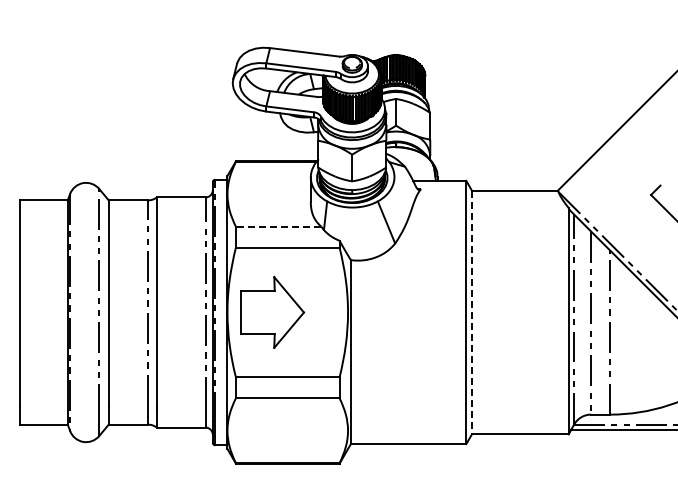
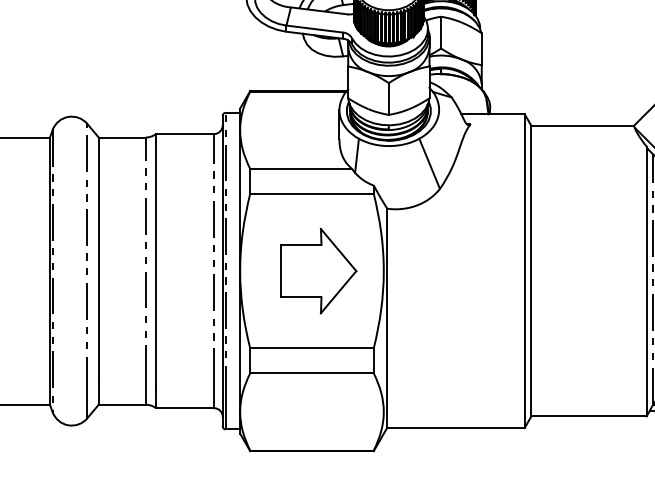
line: (278, 226) -> (300, 168), dashed -> solid
part: (272, 312) -> (318, 271), moved
line: (471, 312) -> (530, 271), dashed -> solid

